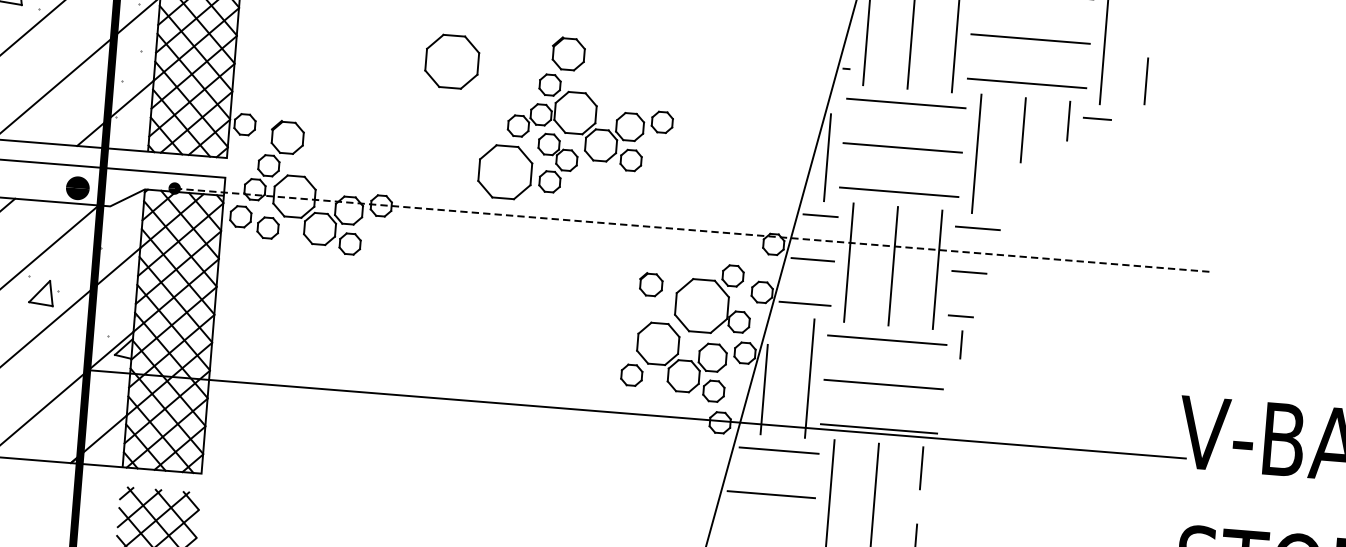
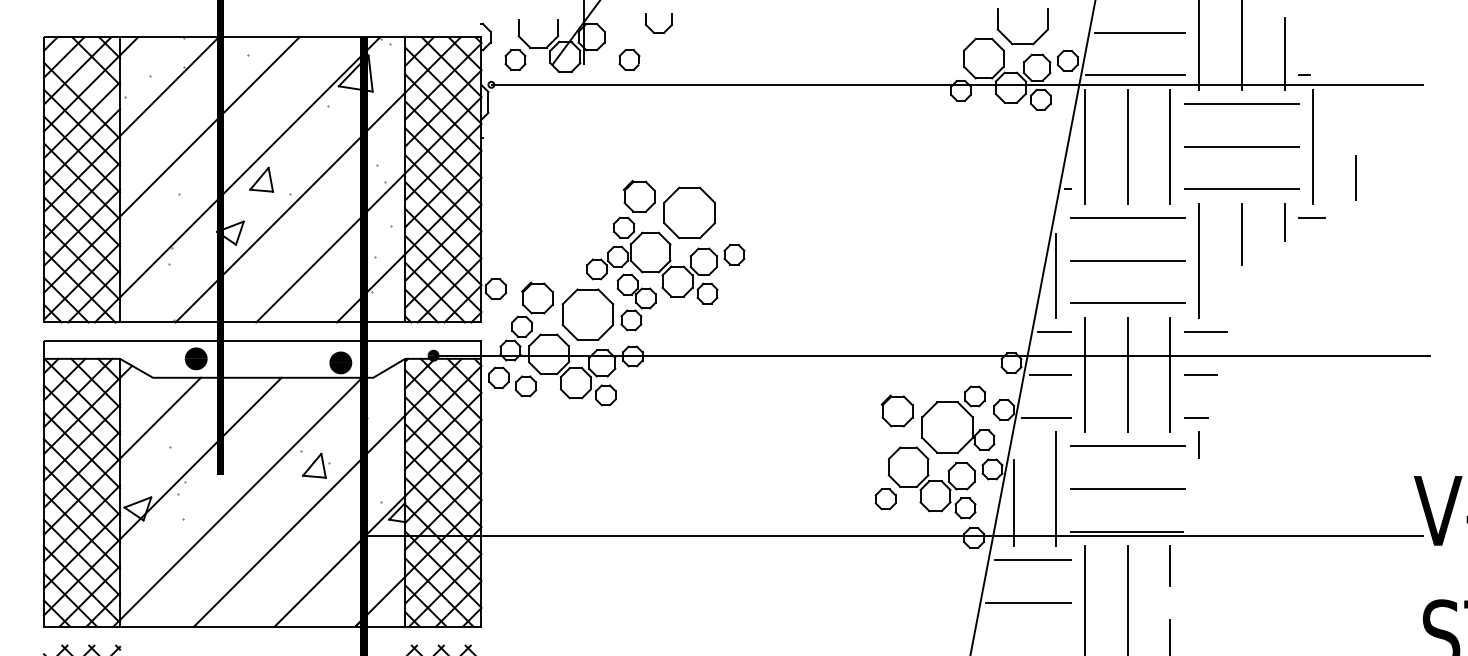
part: (577, 121) -> (653, 260), moved
line: (692, 229) -> (932, 355), dashed -> solid
part: (650, 284) -> (896, 410), size x1.43

